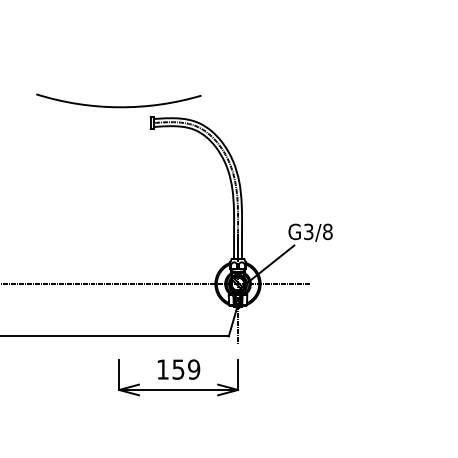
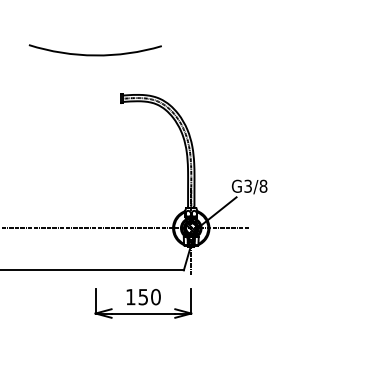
arc: (118, 106) -> (95, 54), moved
text: (194, 369) -> (156, 297), 159 -> 150

